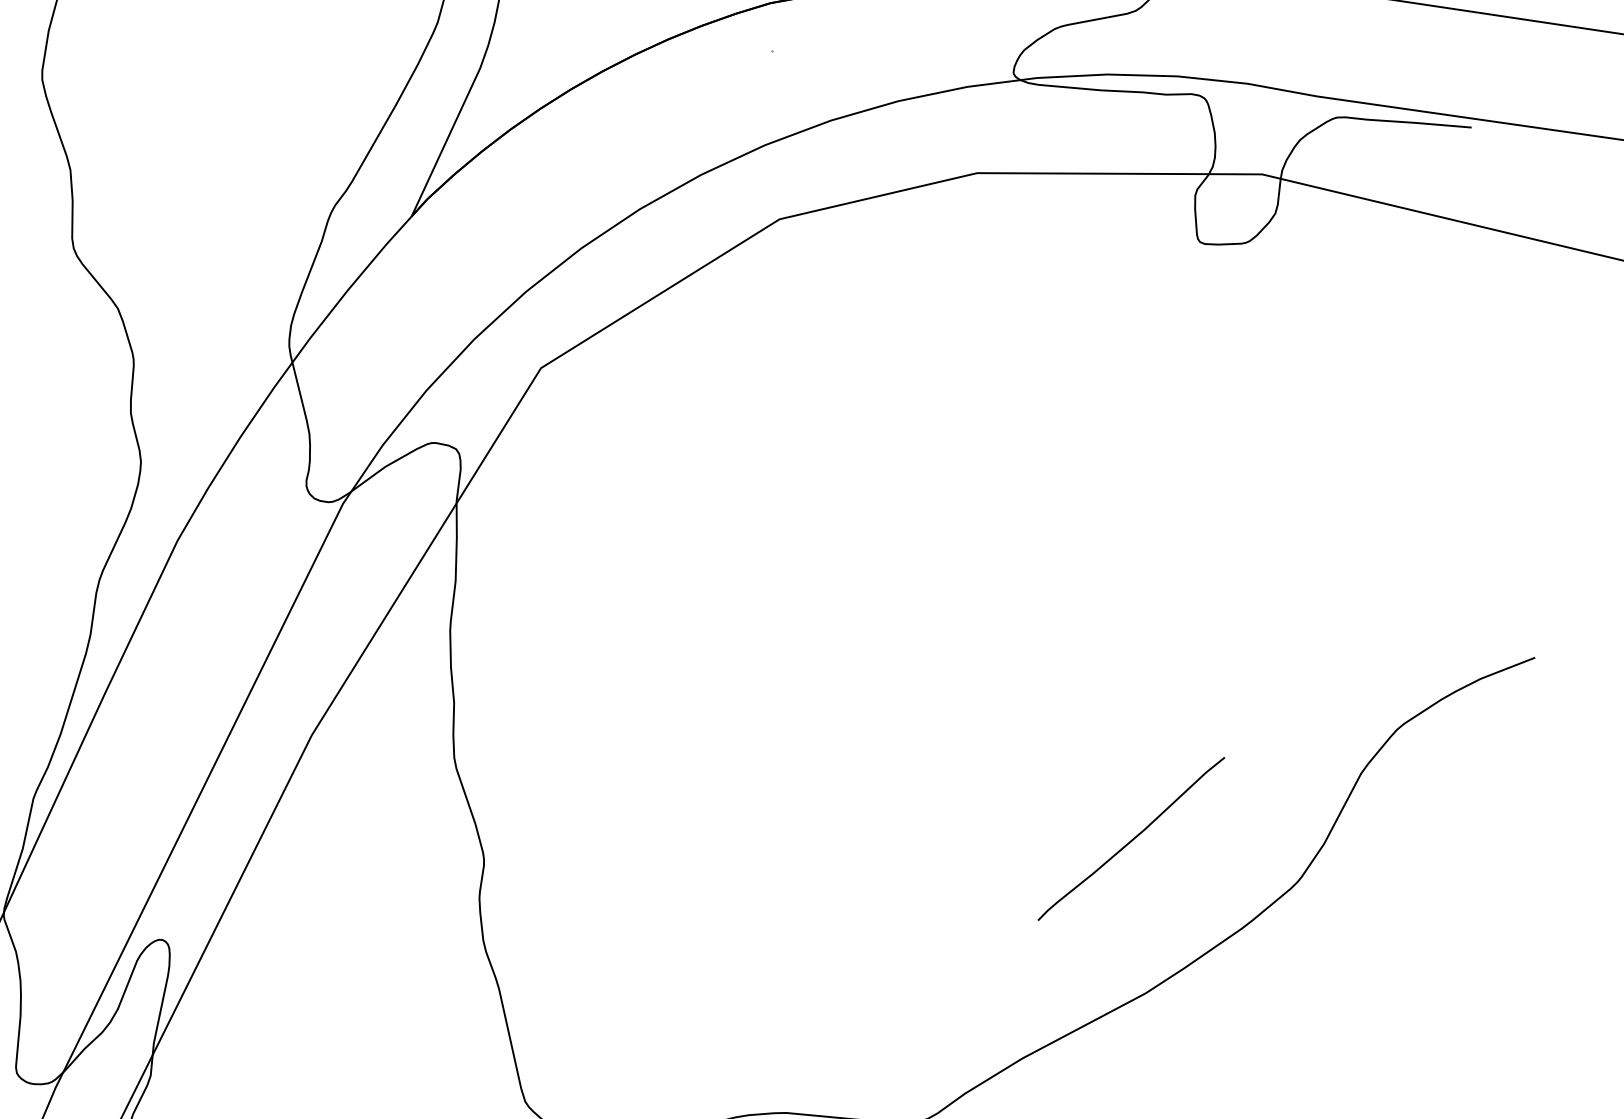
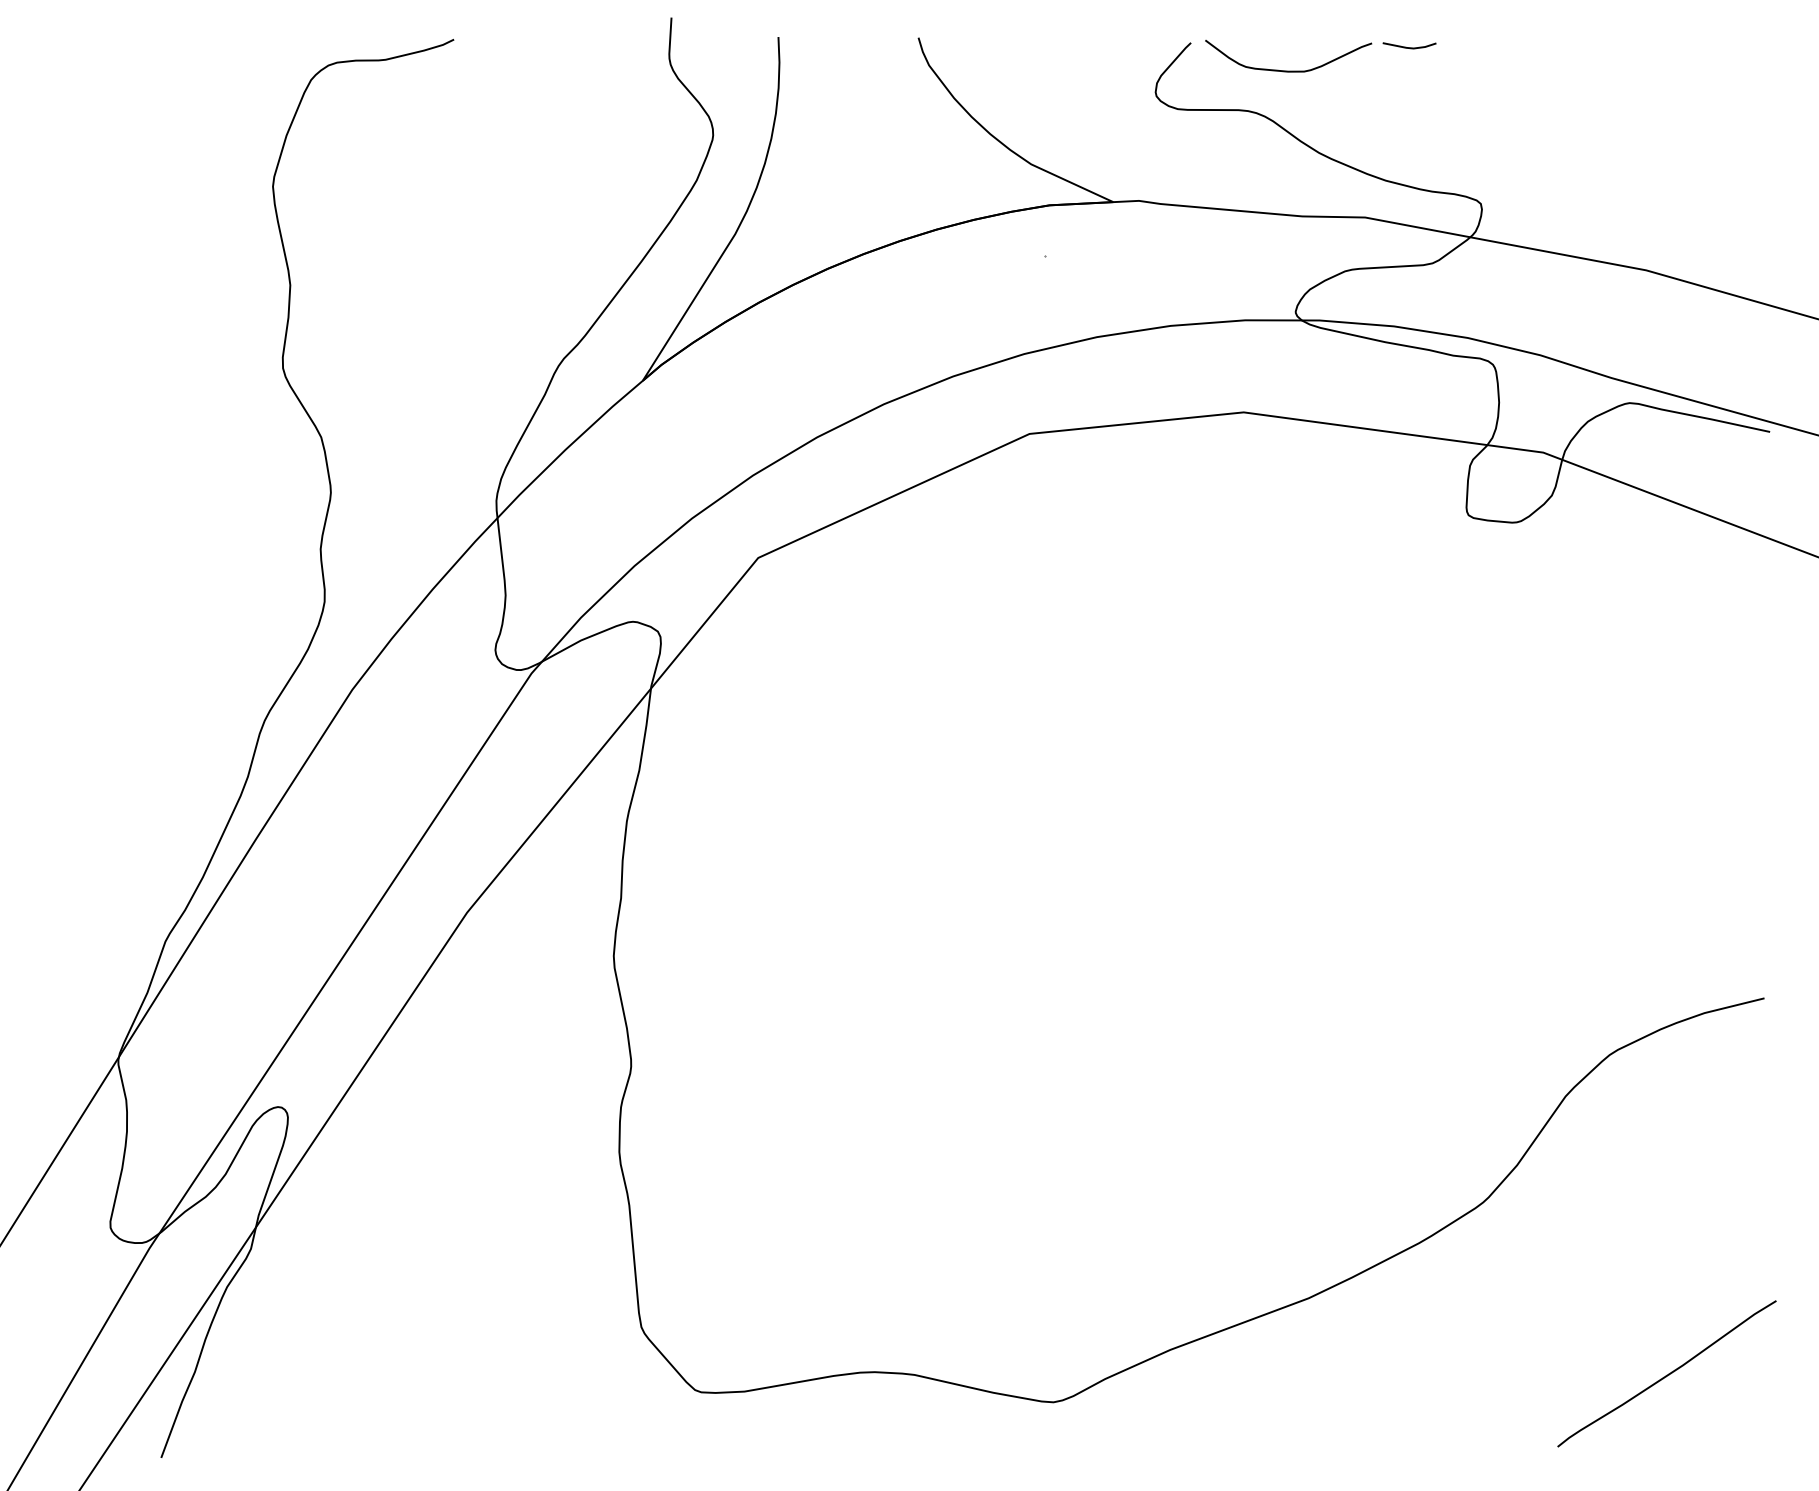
curve: (1131, 839) -> (1667, 1374), moved

